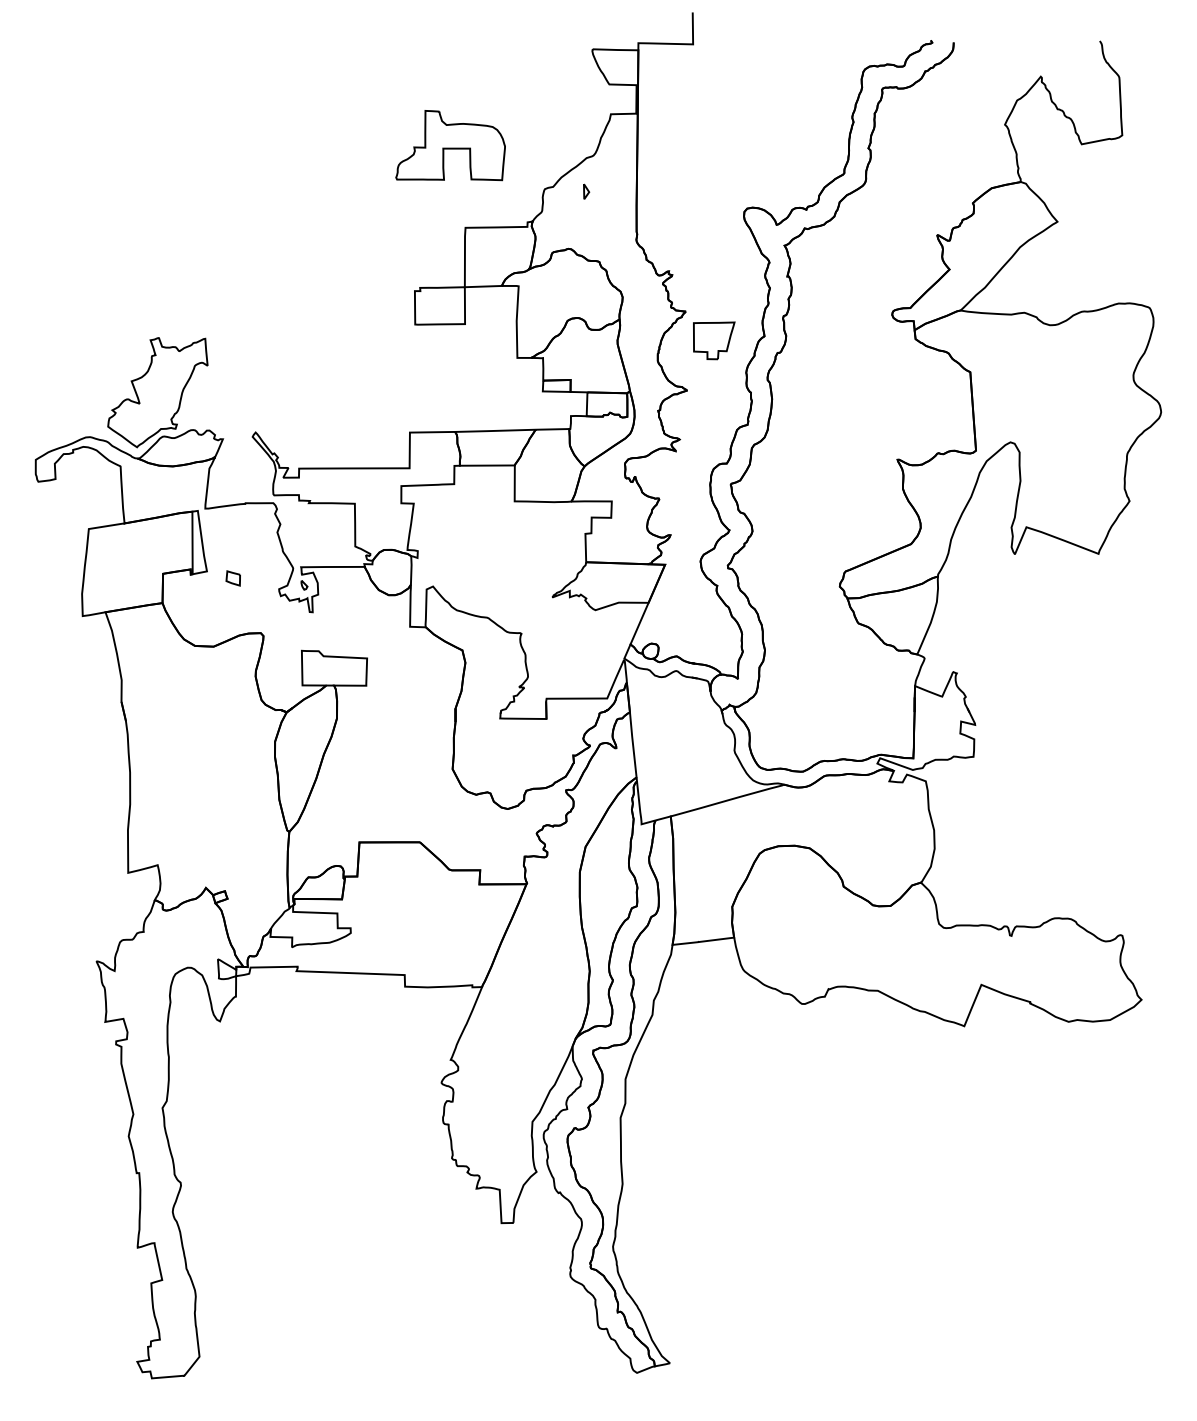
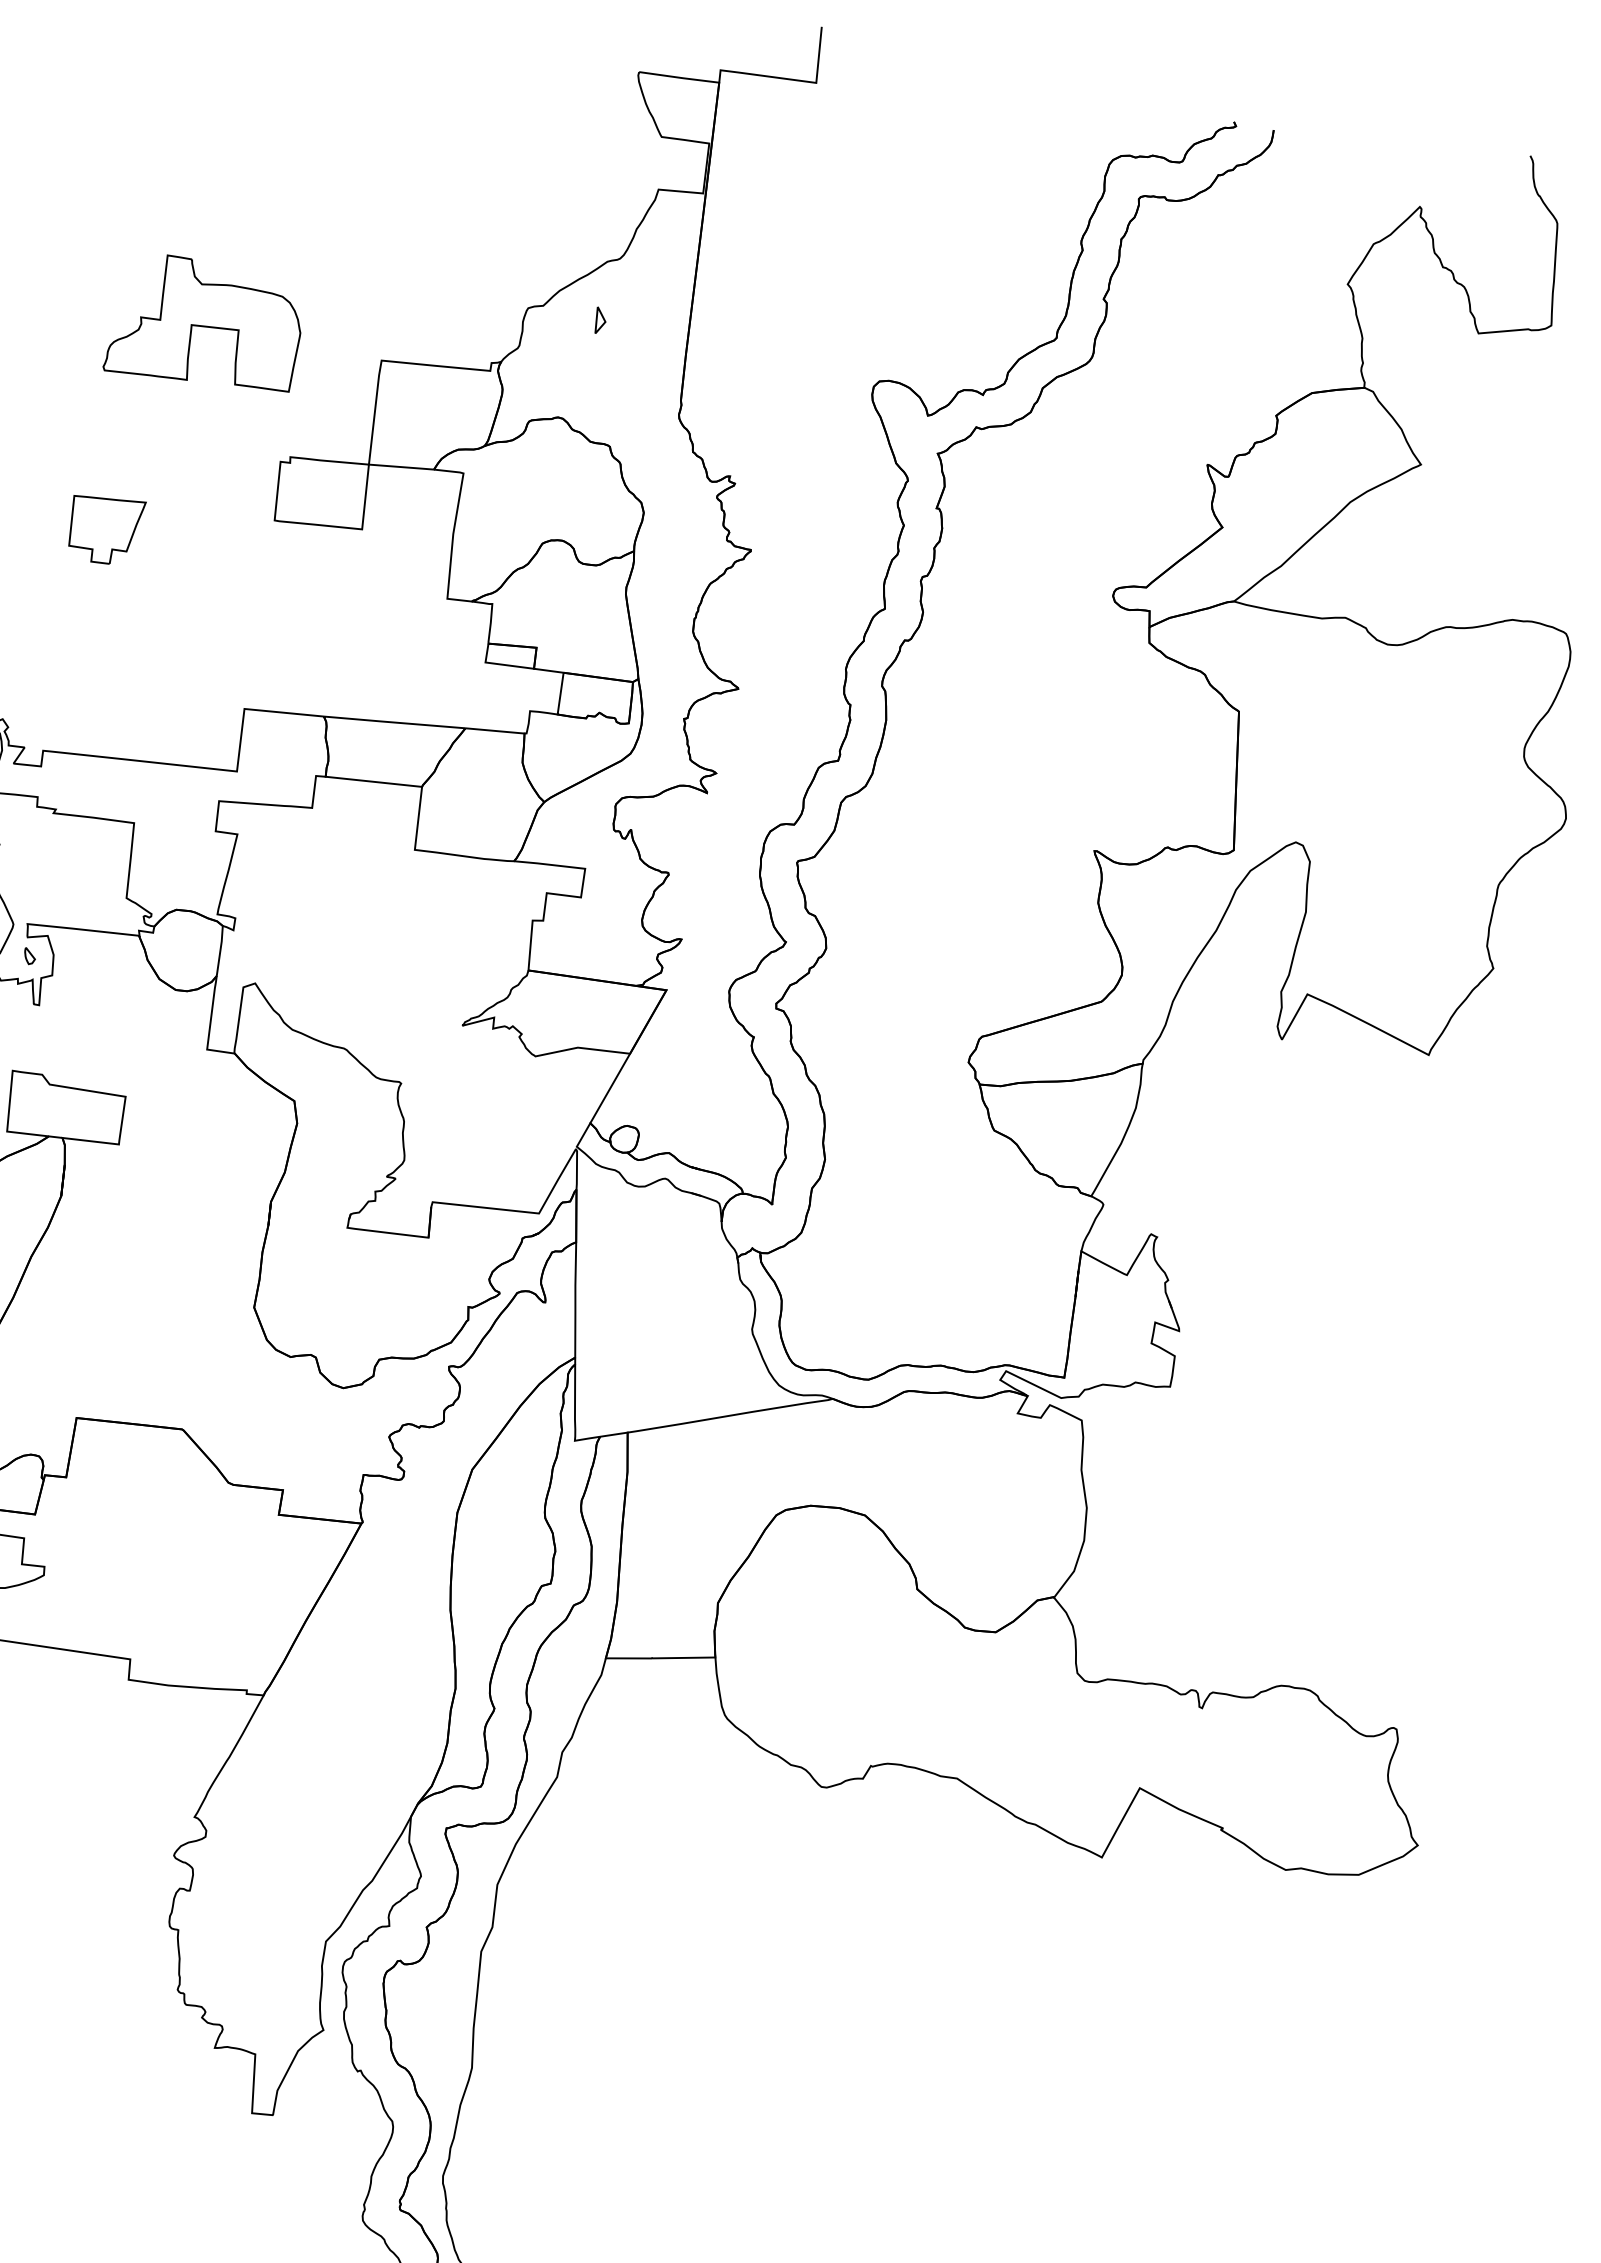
part: (450, 145) -> (204, 320), moved
part: (714, 340) -> (107, 530), moved

